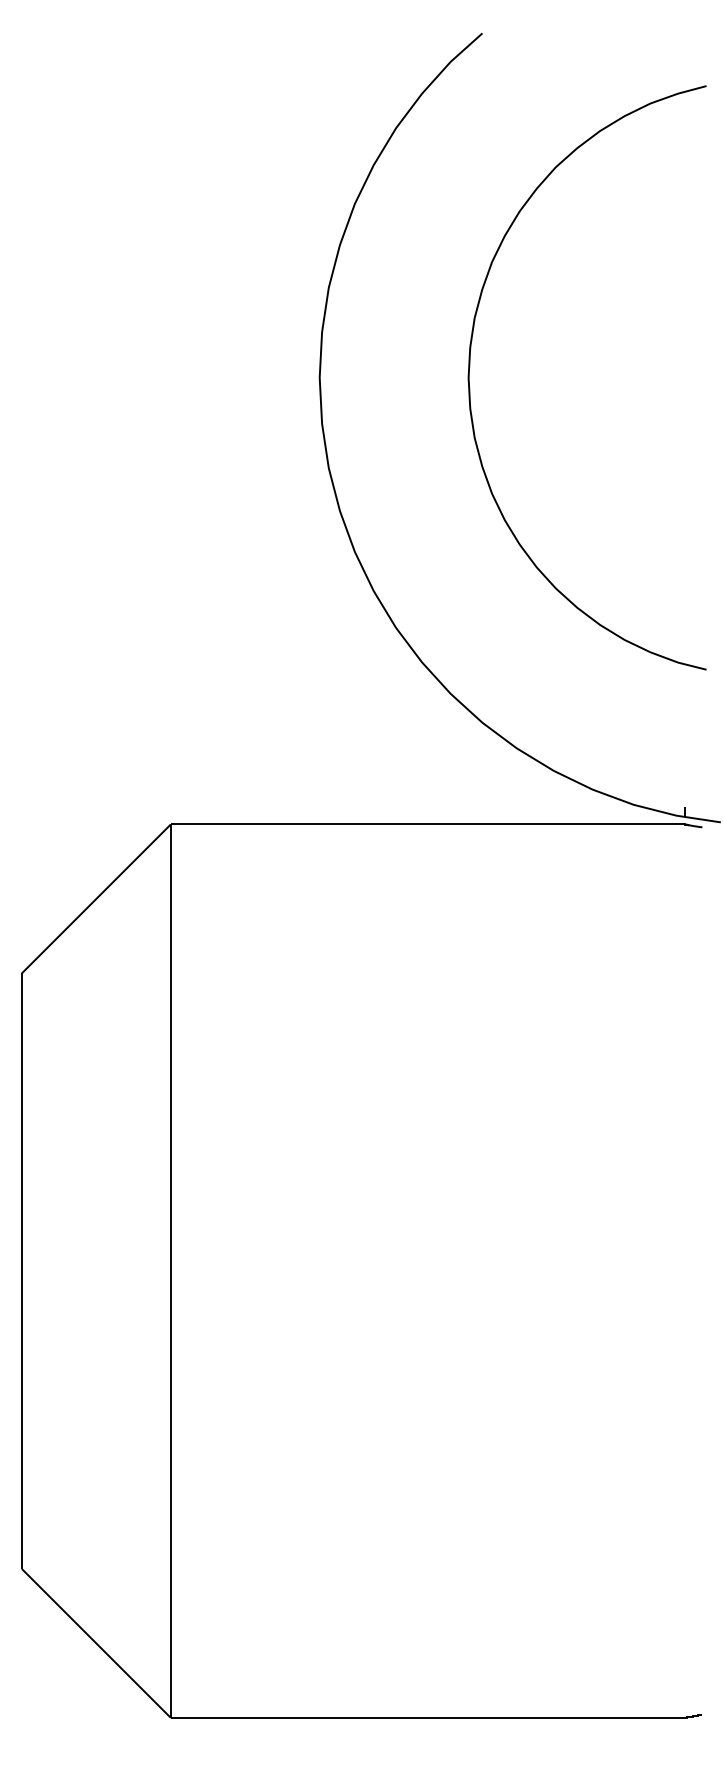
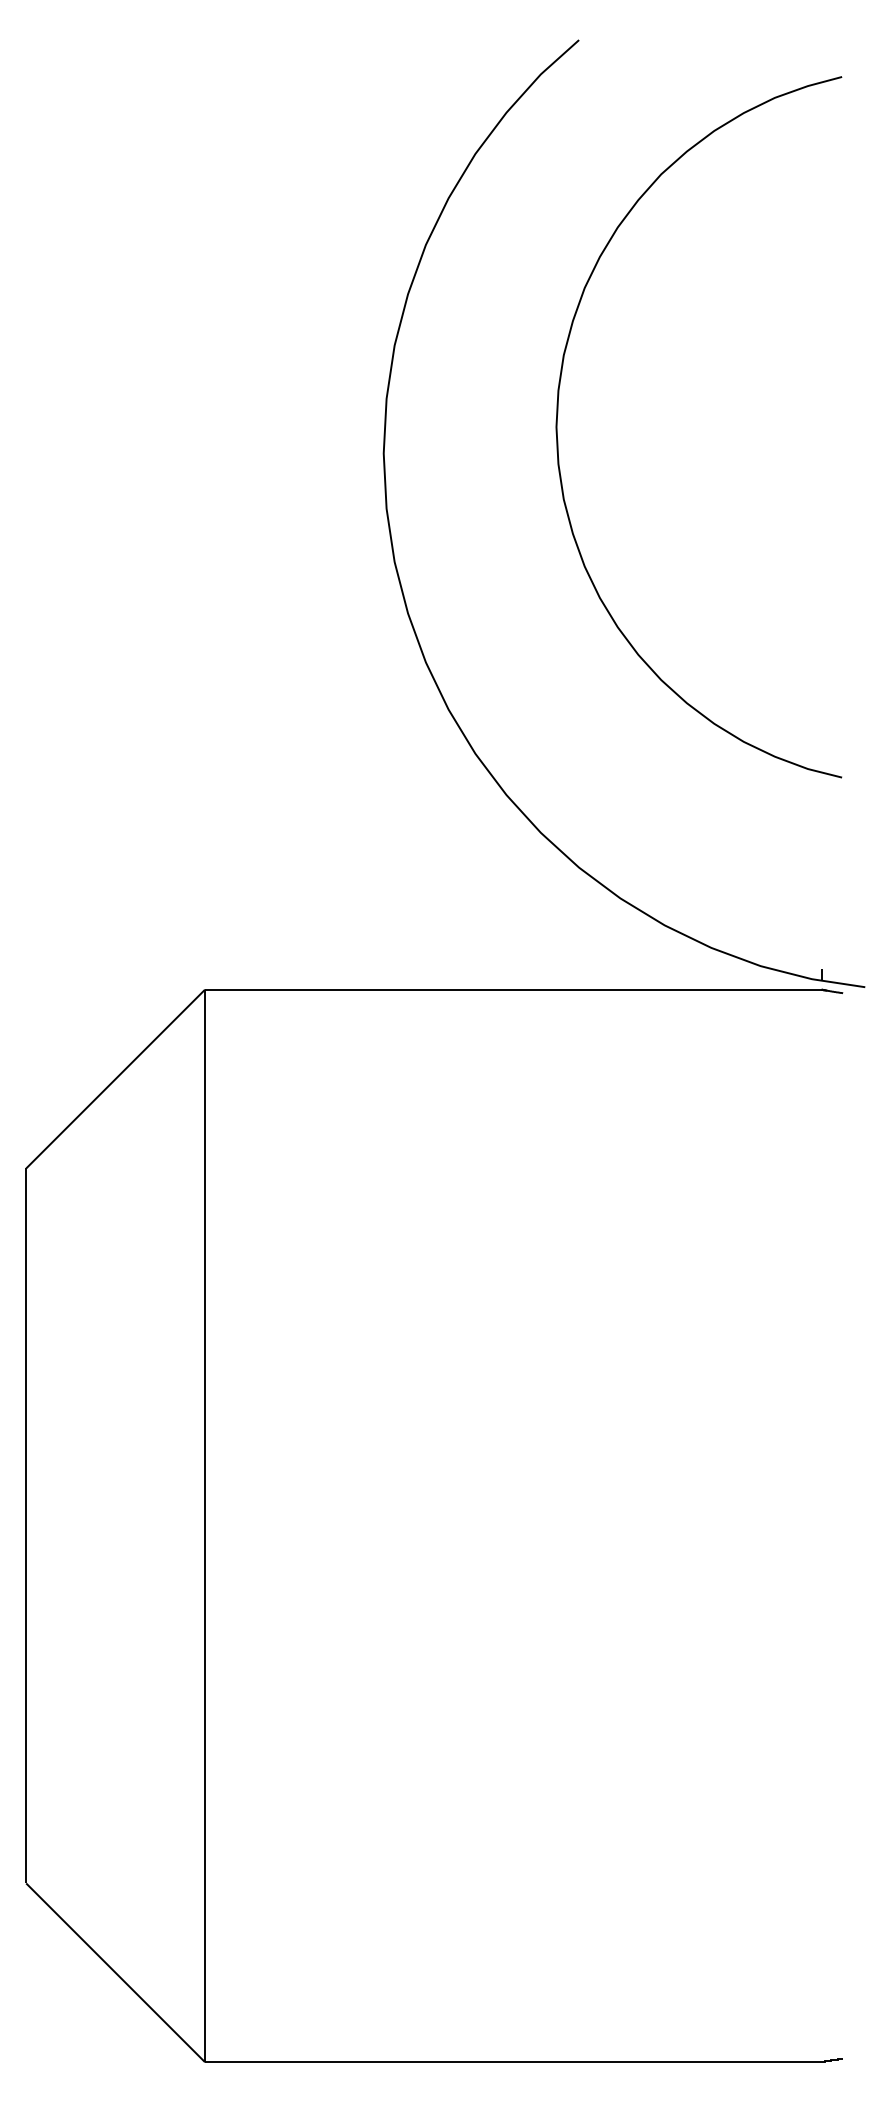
curve: (470, 367) -> (558, 414), moved

